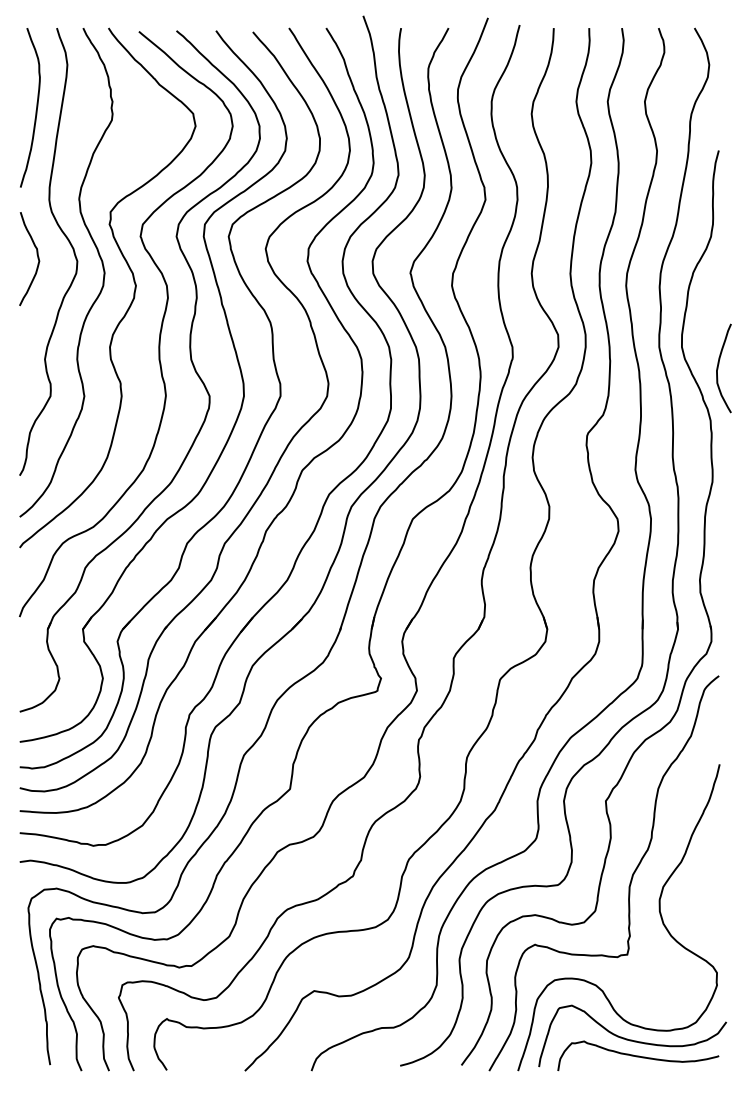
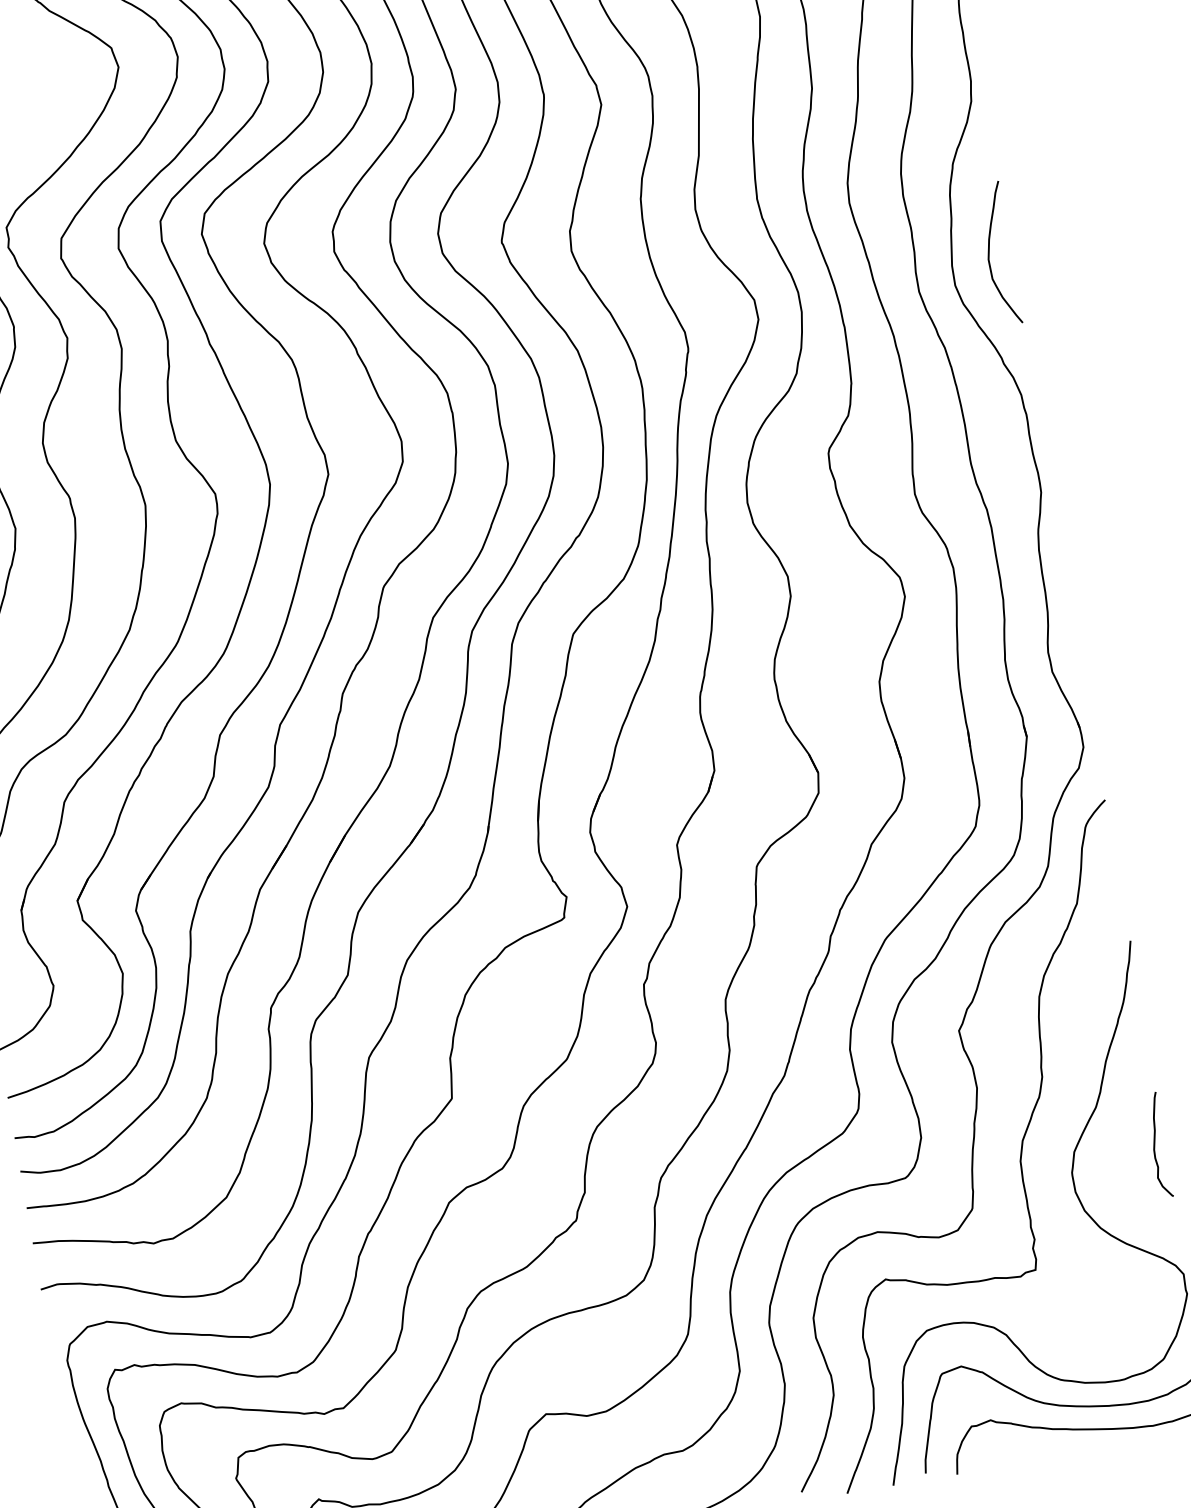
curve: (718, 368) -> (990, 255), moved
curve: (713, 891) -> (1155, 1145), added

